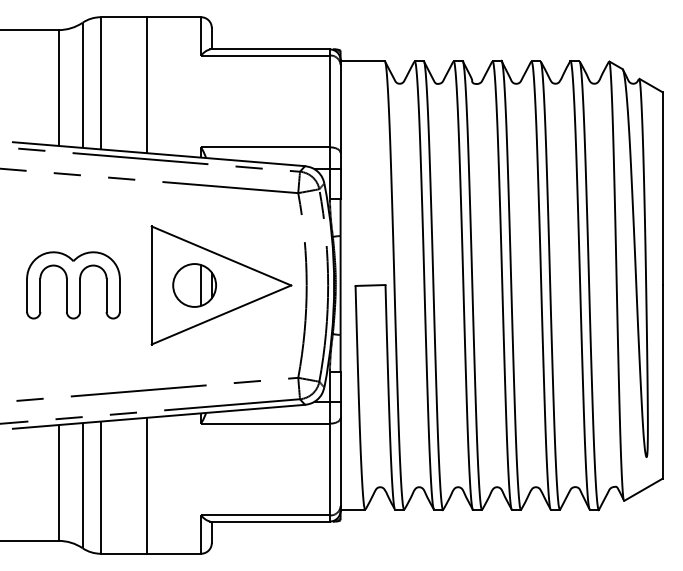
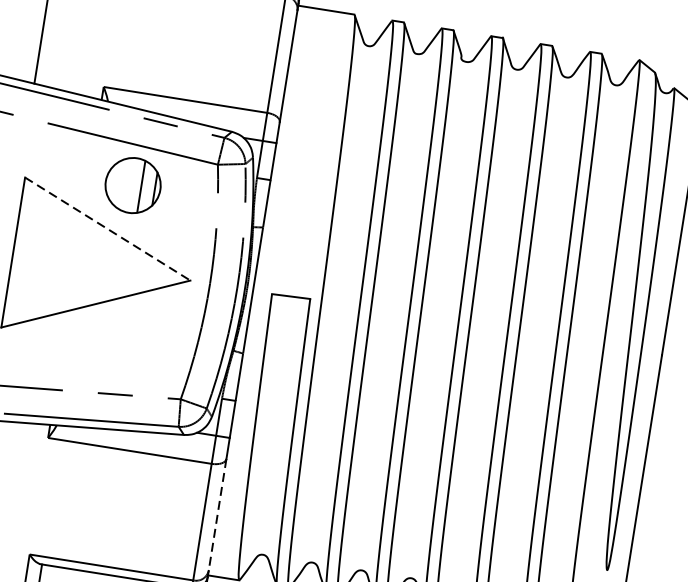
line: (221, 255) -> (107, 228), solid -> dashed
part: (194, 285) -> (132, 185), moved
line: (340, 462) -> (217, 515), solid -> dashed

